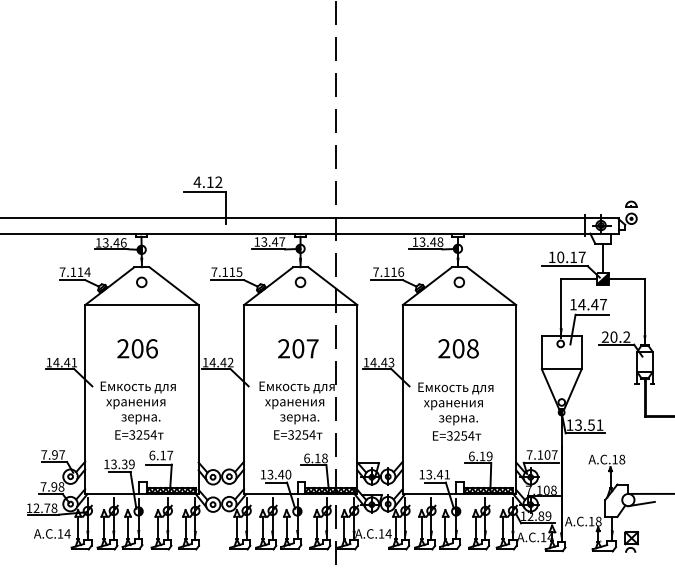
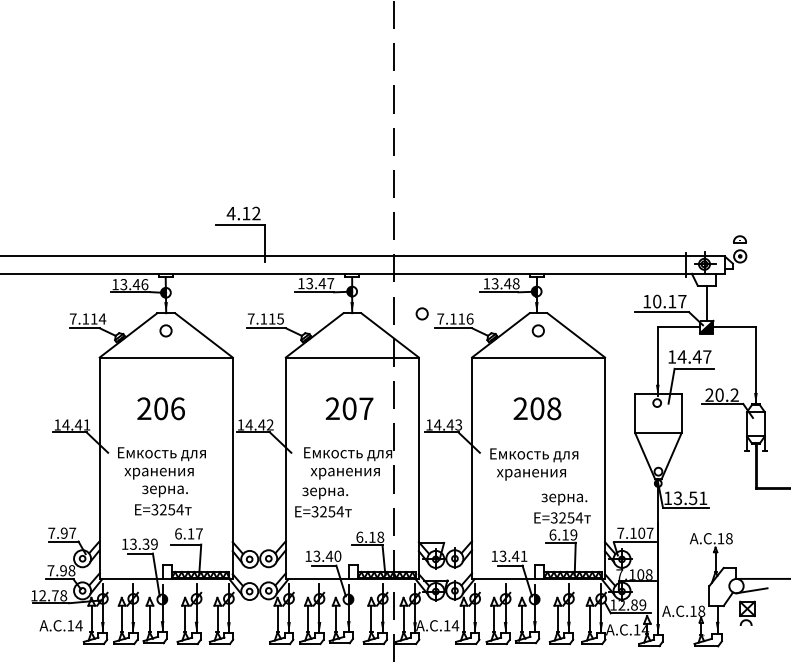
circle: (299, 282) -> (421, 313), moved
text: (298, 427) -> (323, 502), moved
text: (456, 427) -> (562, 508), moved
part: (631, 541) -> (747, 612), moved

